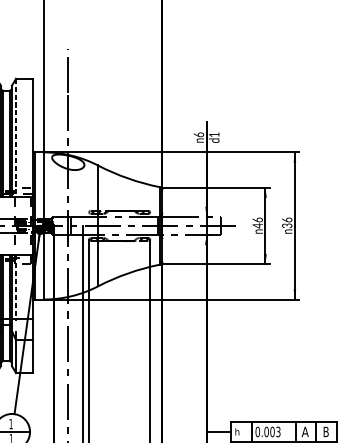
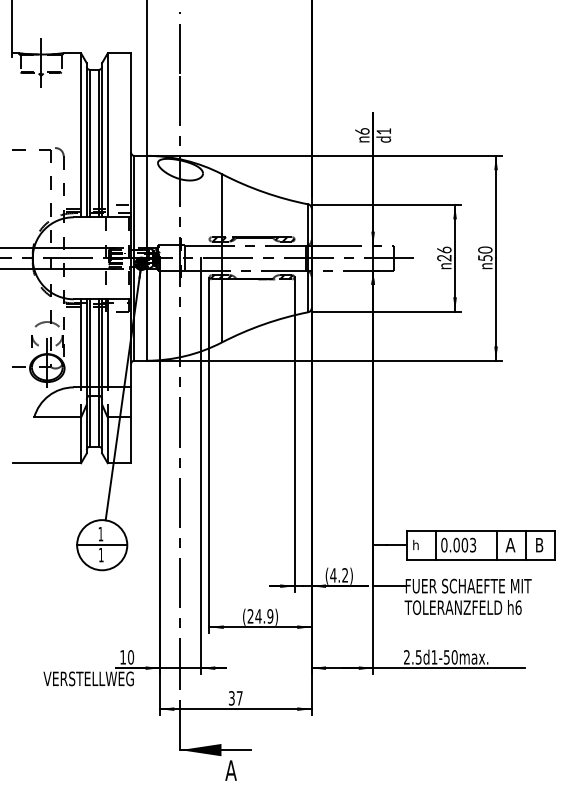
line: (15, 137) -> (107, 135), dashed -> solid
text: (287, 222) -> (485, 253), 36 -> 50
text: (257, 225) -> (444, 257), 46 -> 26
line: (15, 287) -> (107, 343), dashed -> solid

